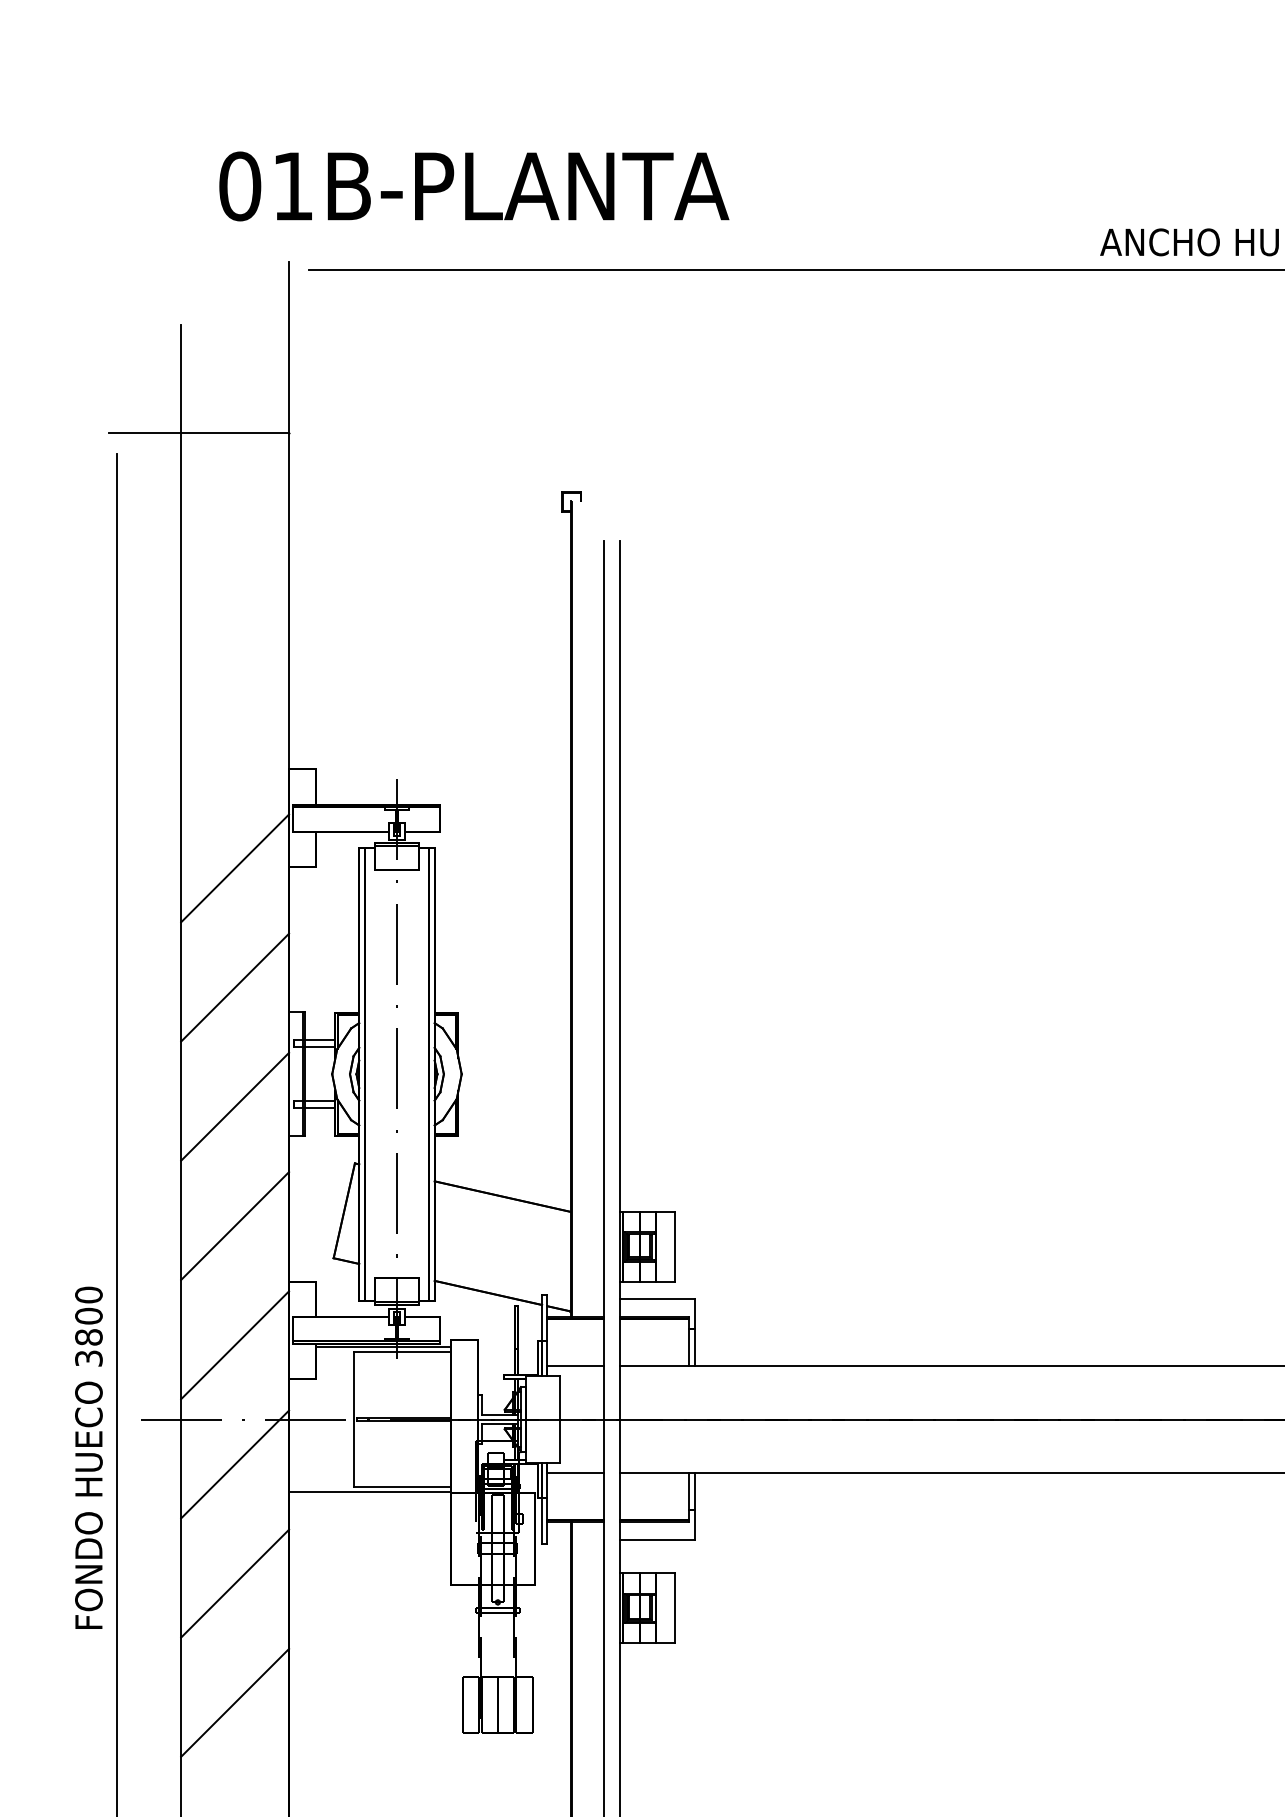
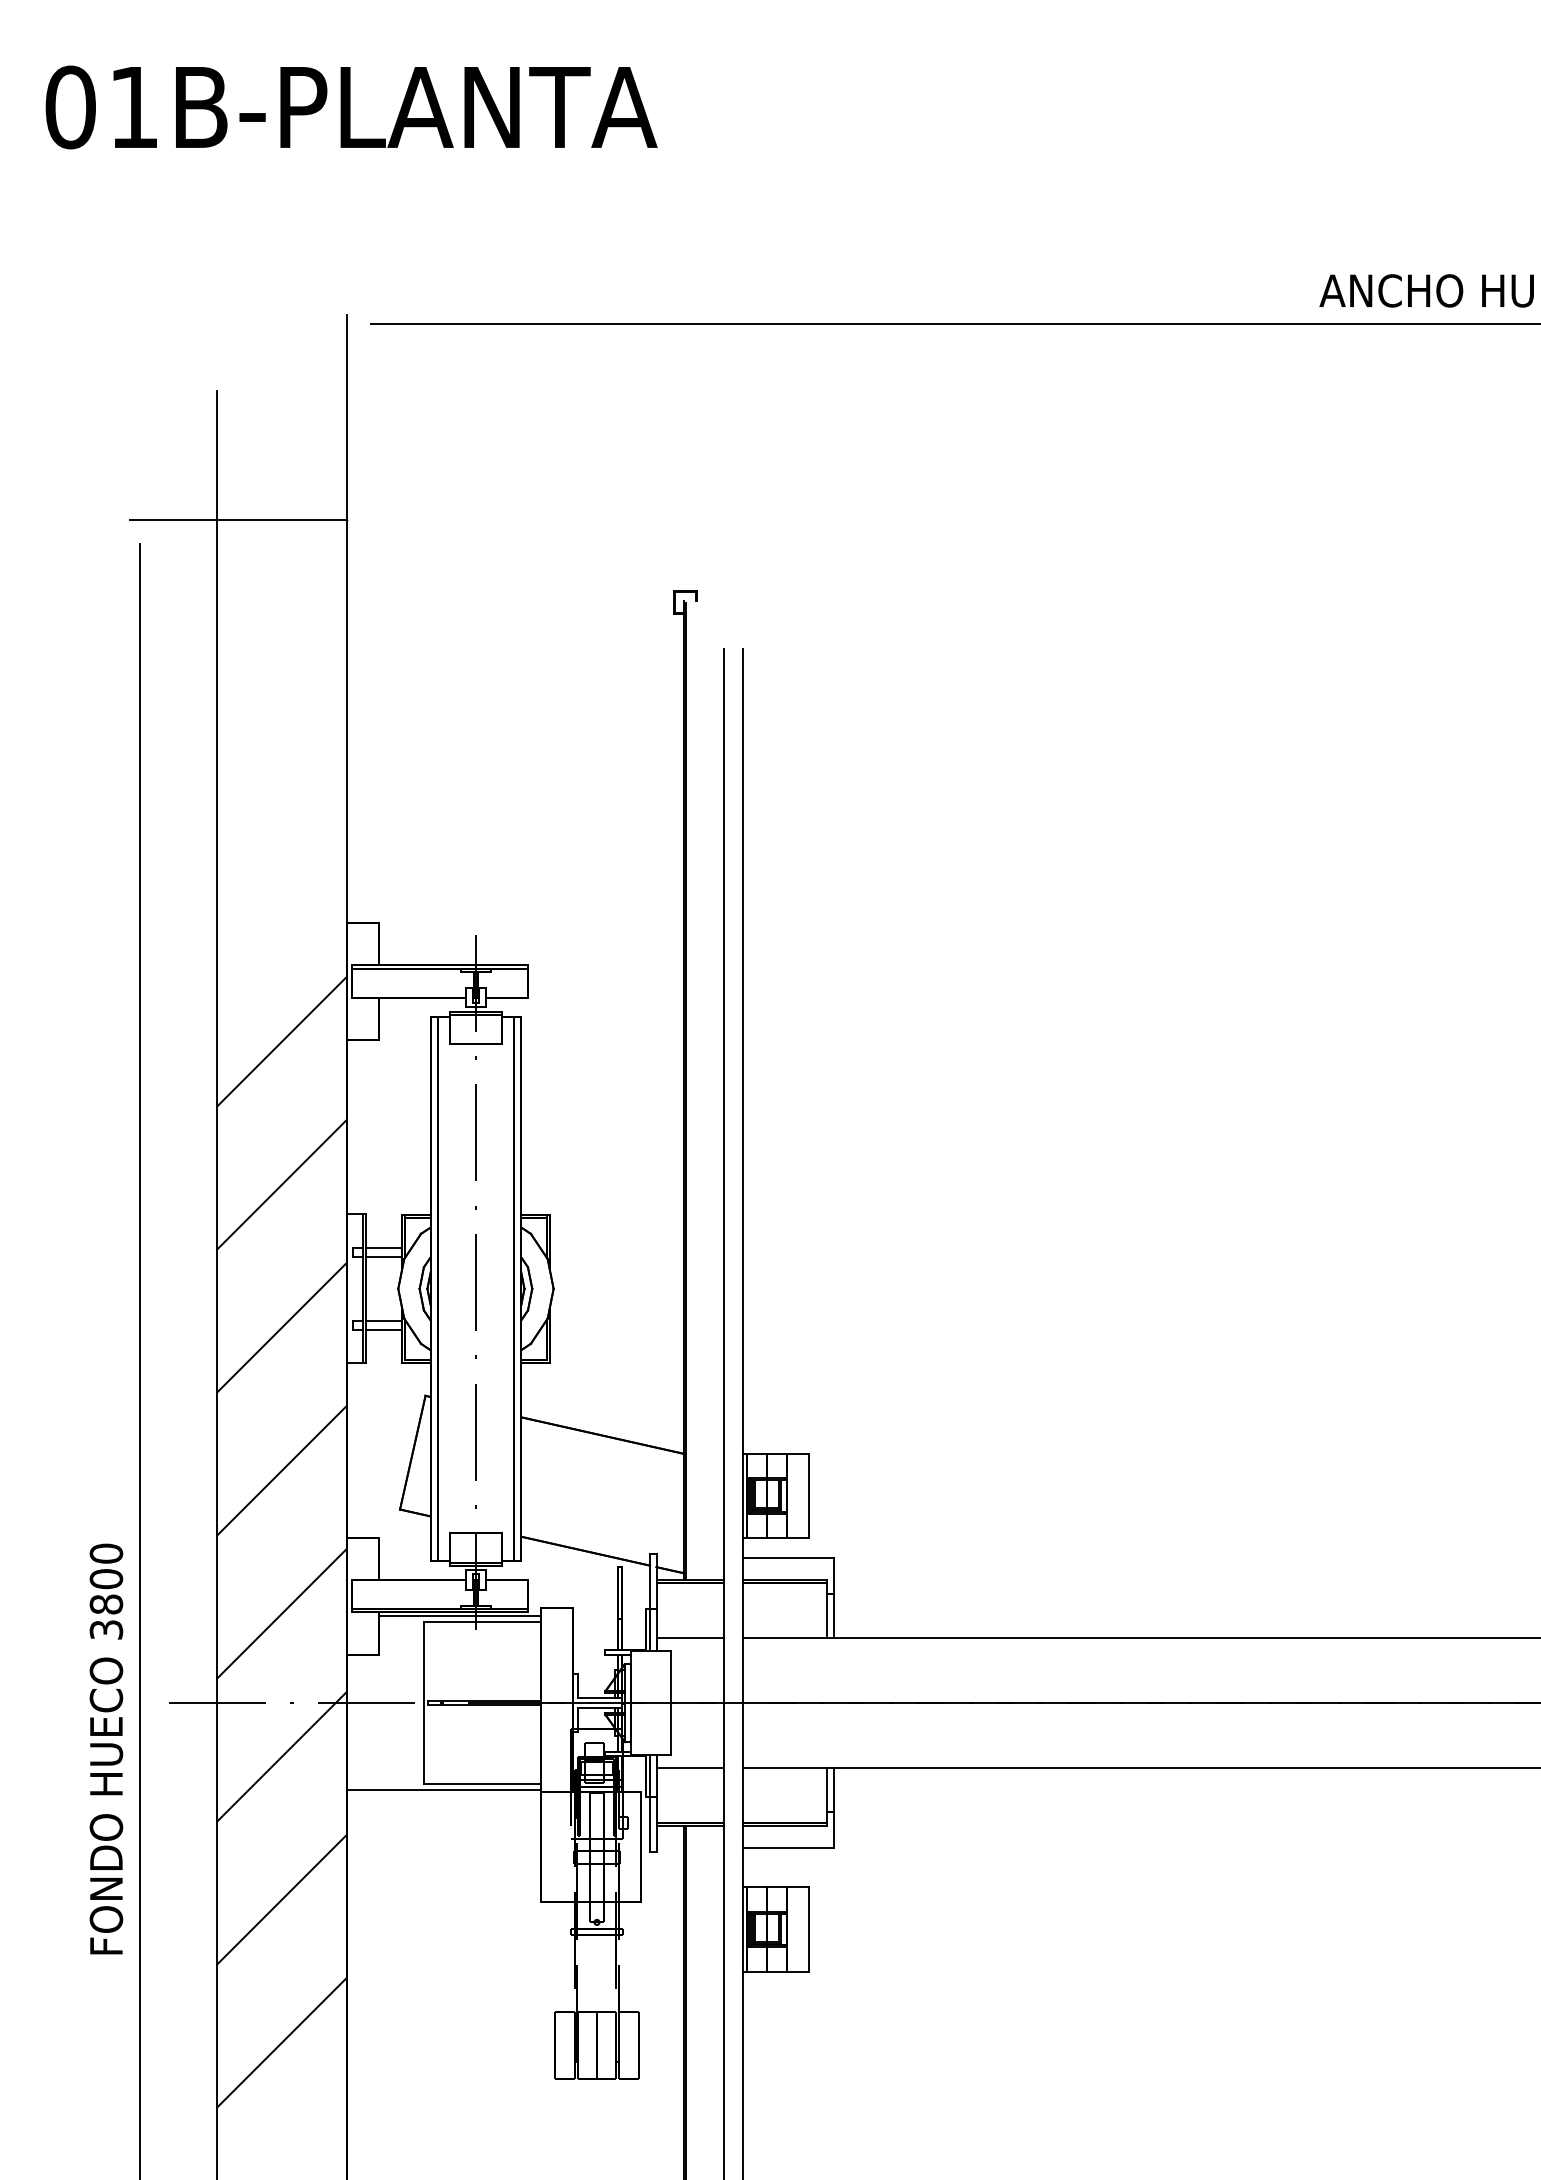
text: (474, 186) -> (351, 107), moved

